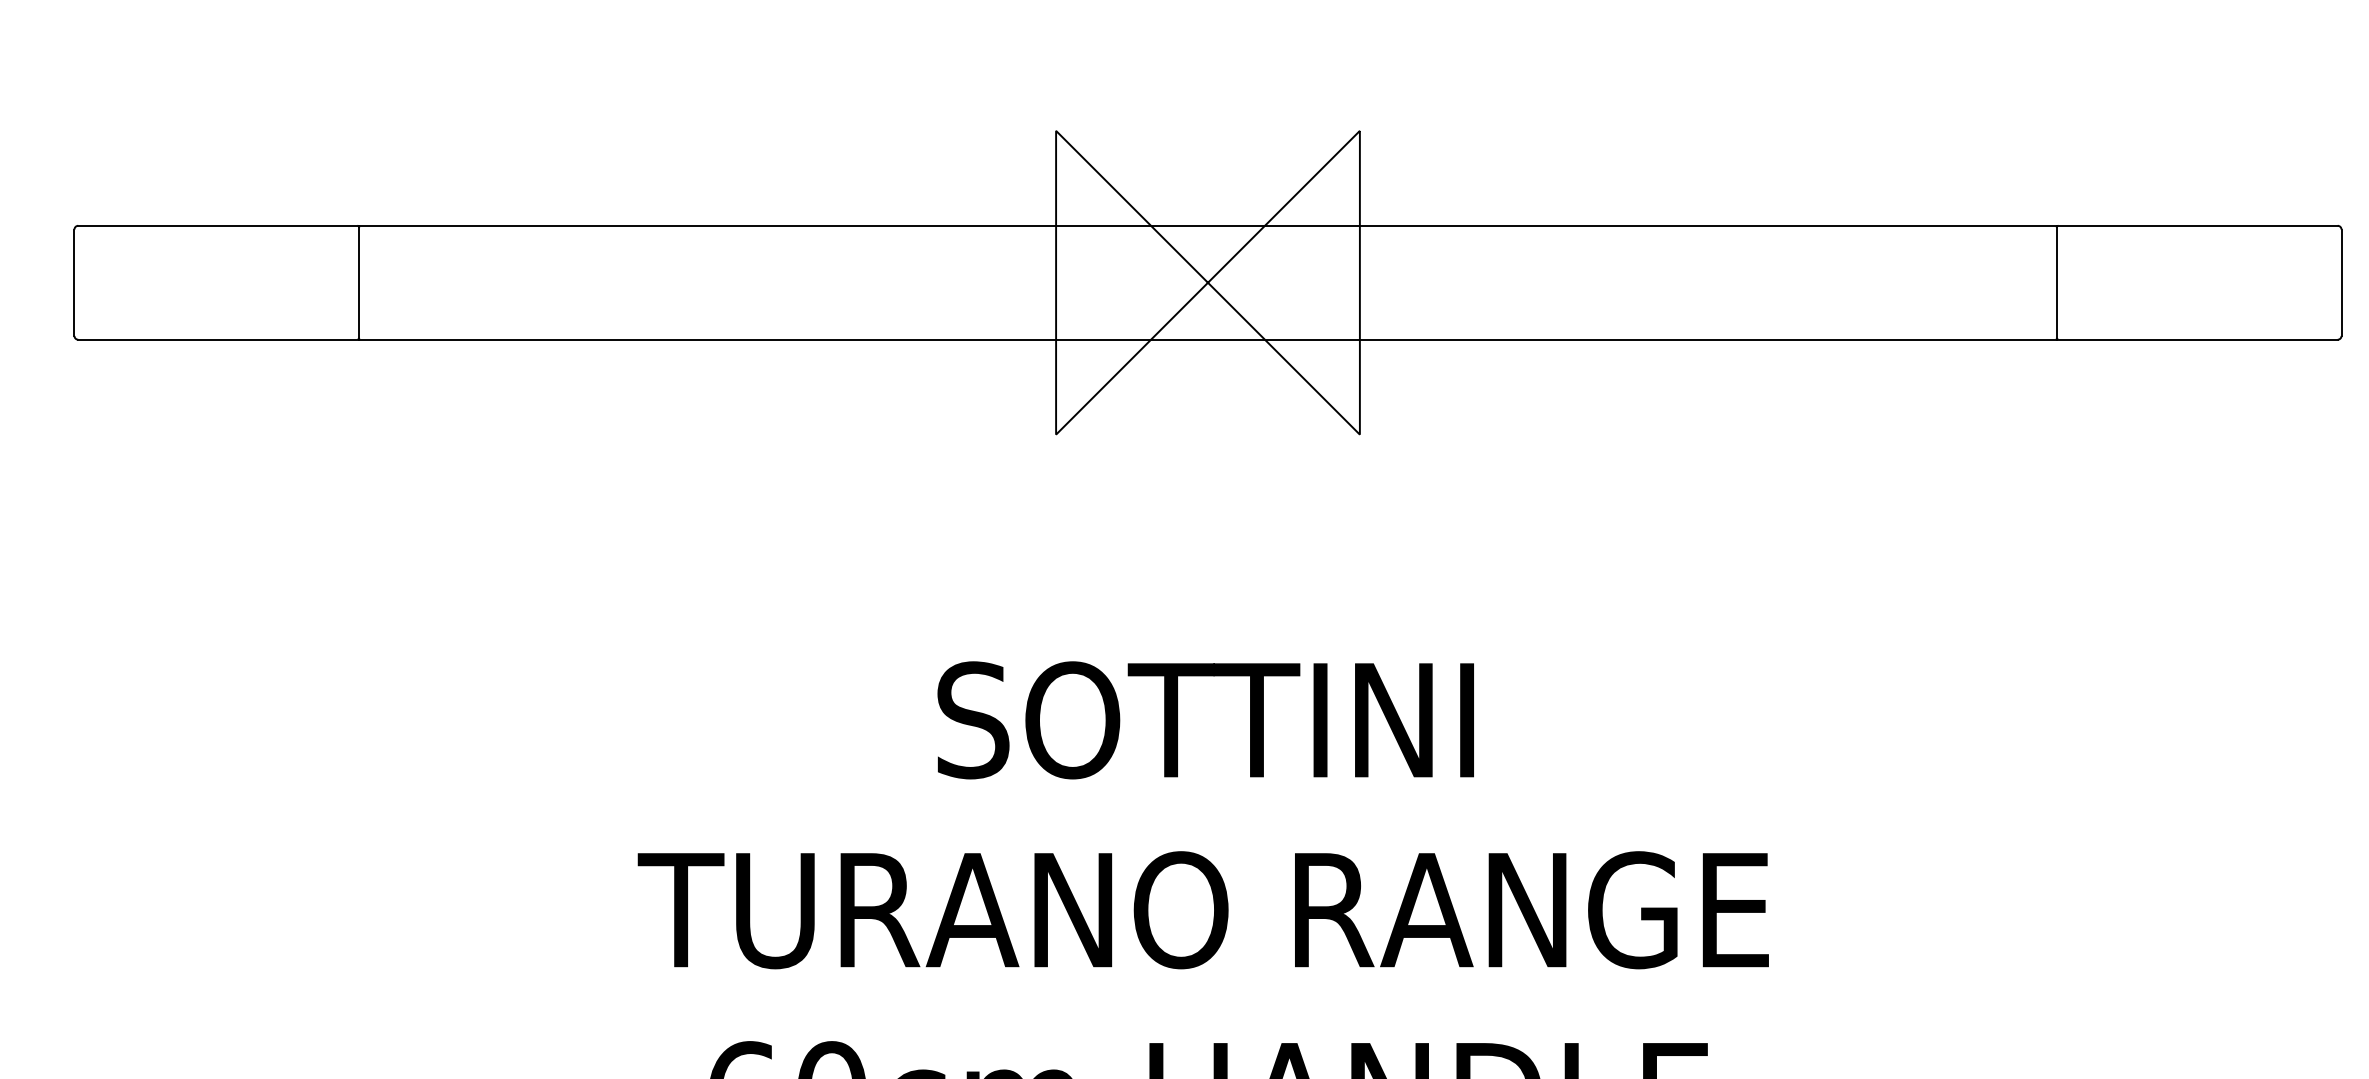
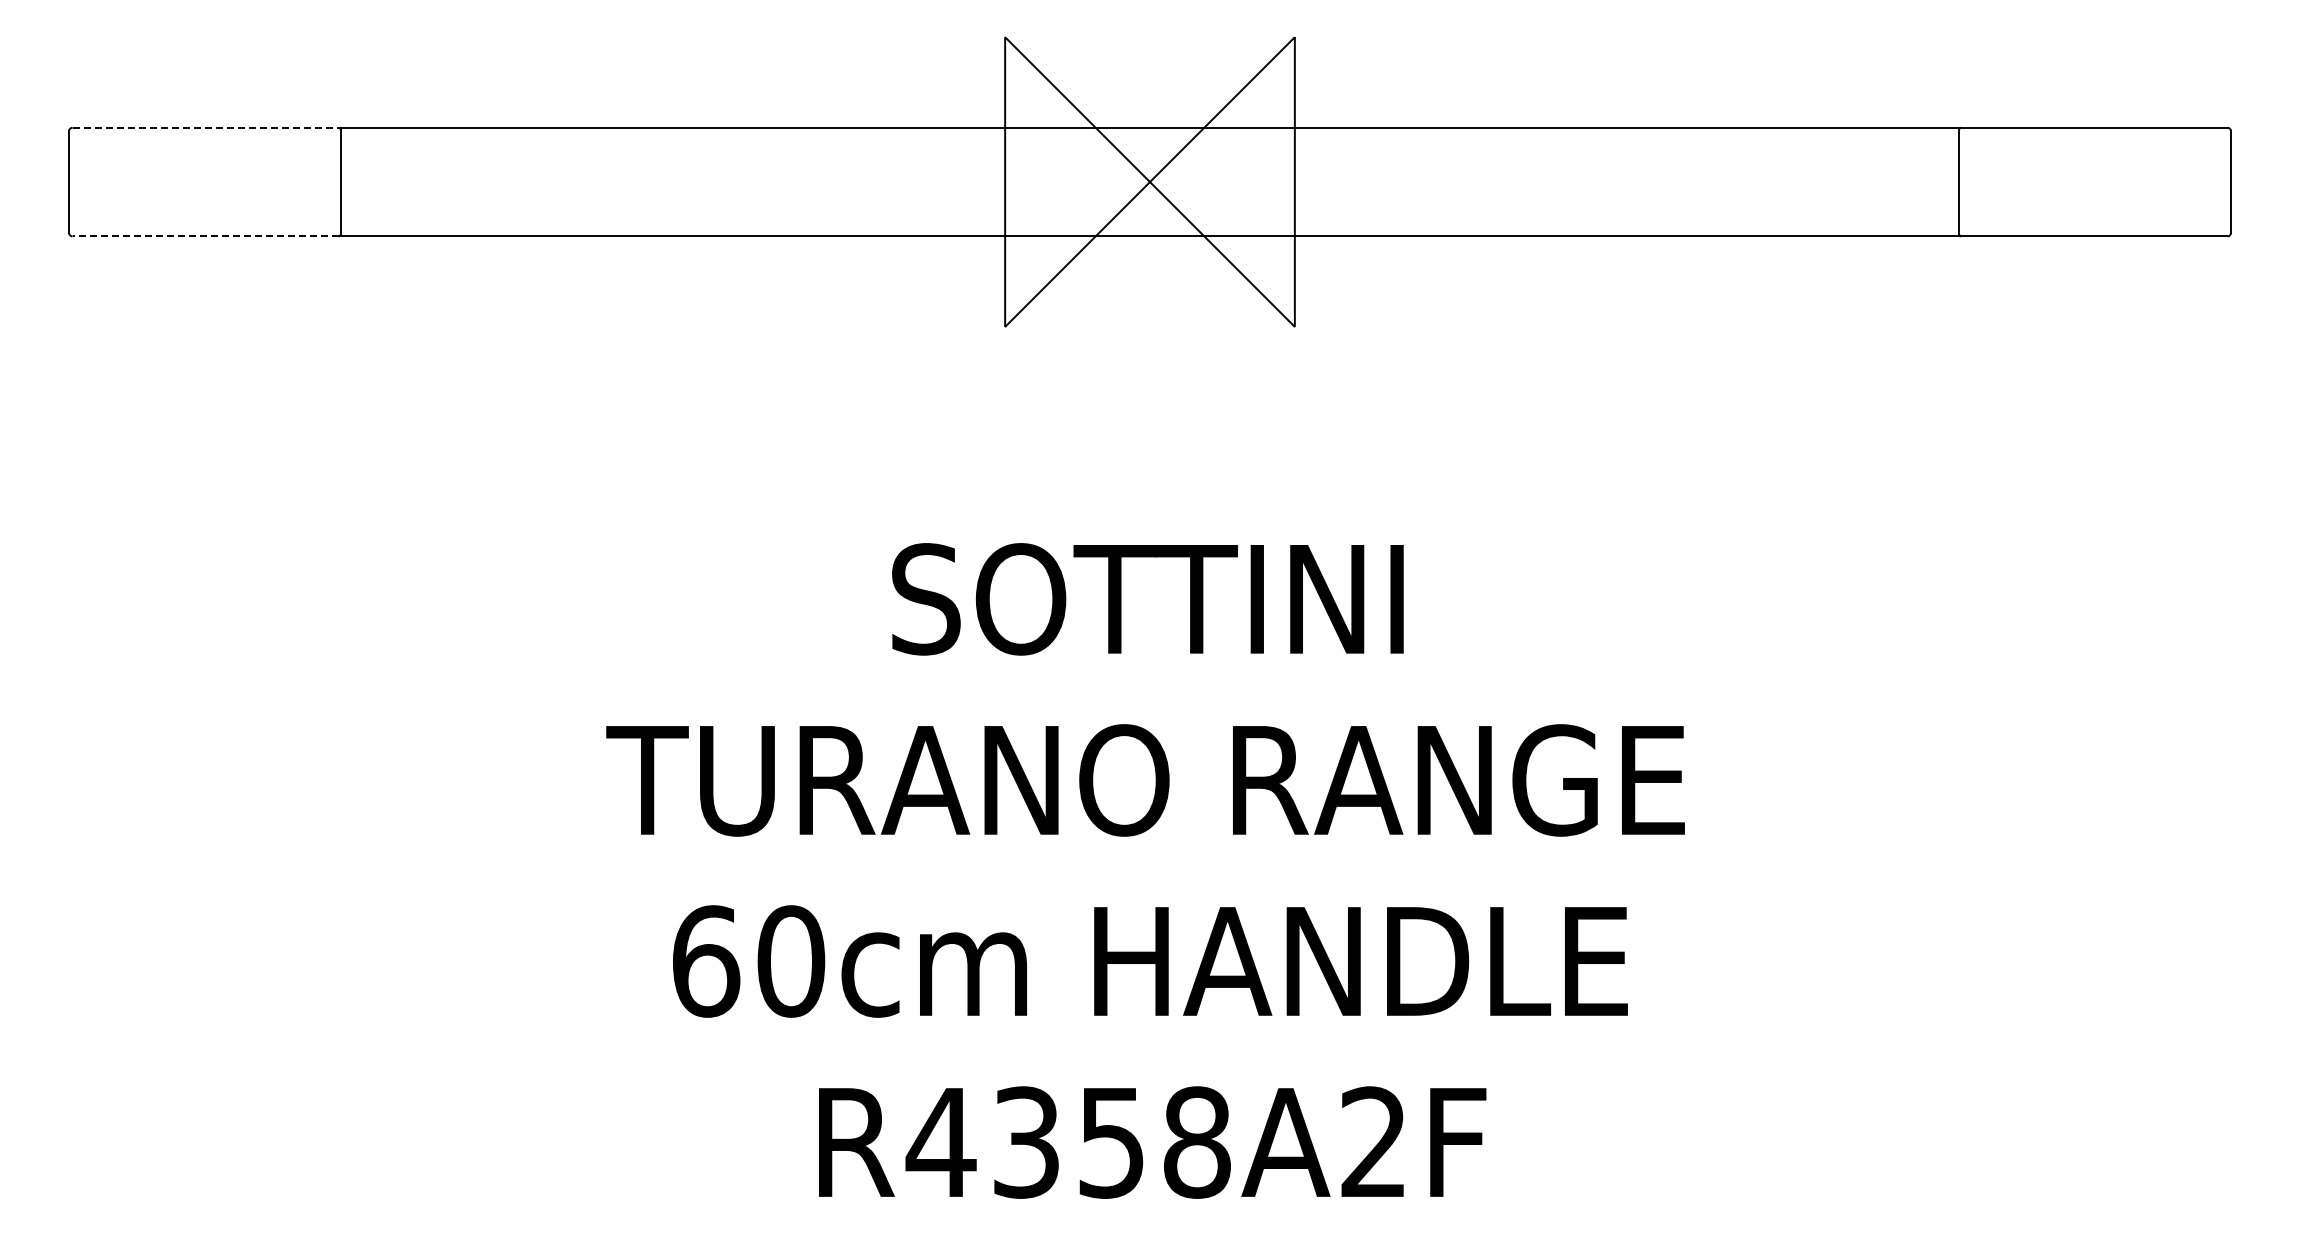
line: (218, 225) -> (206, 127), solid -> dashed
line: (217, 339) -> (205, 236), solid -> dashed

